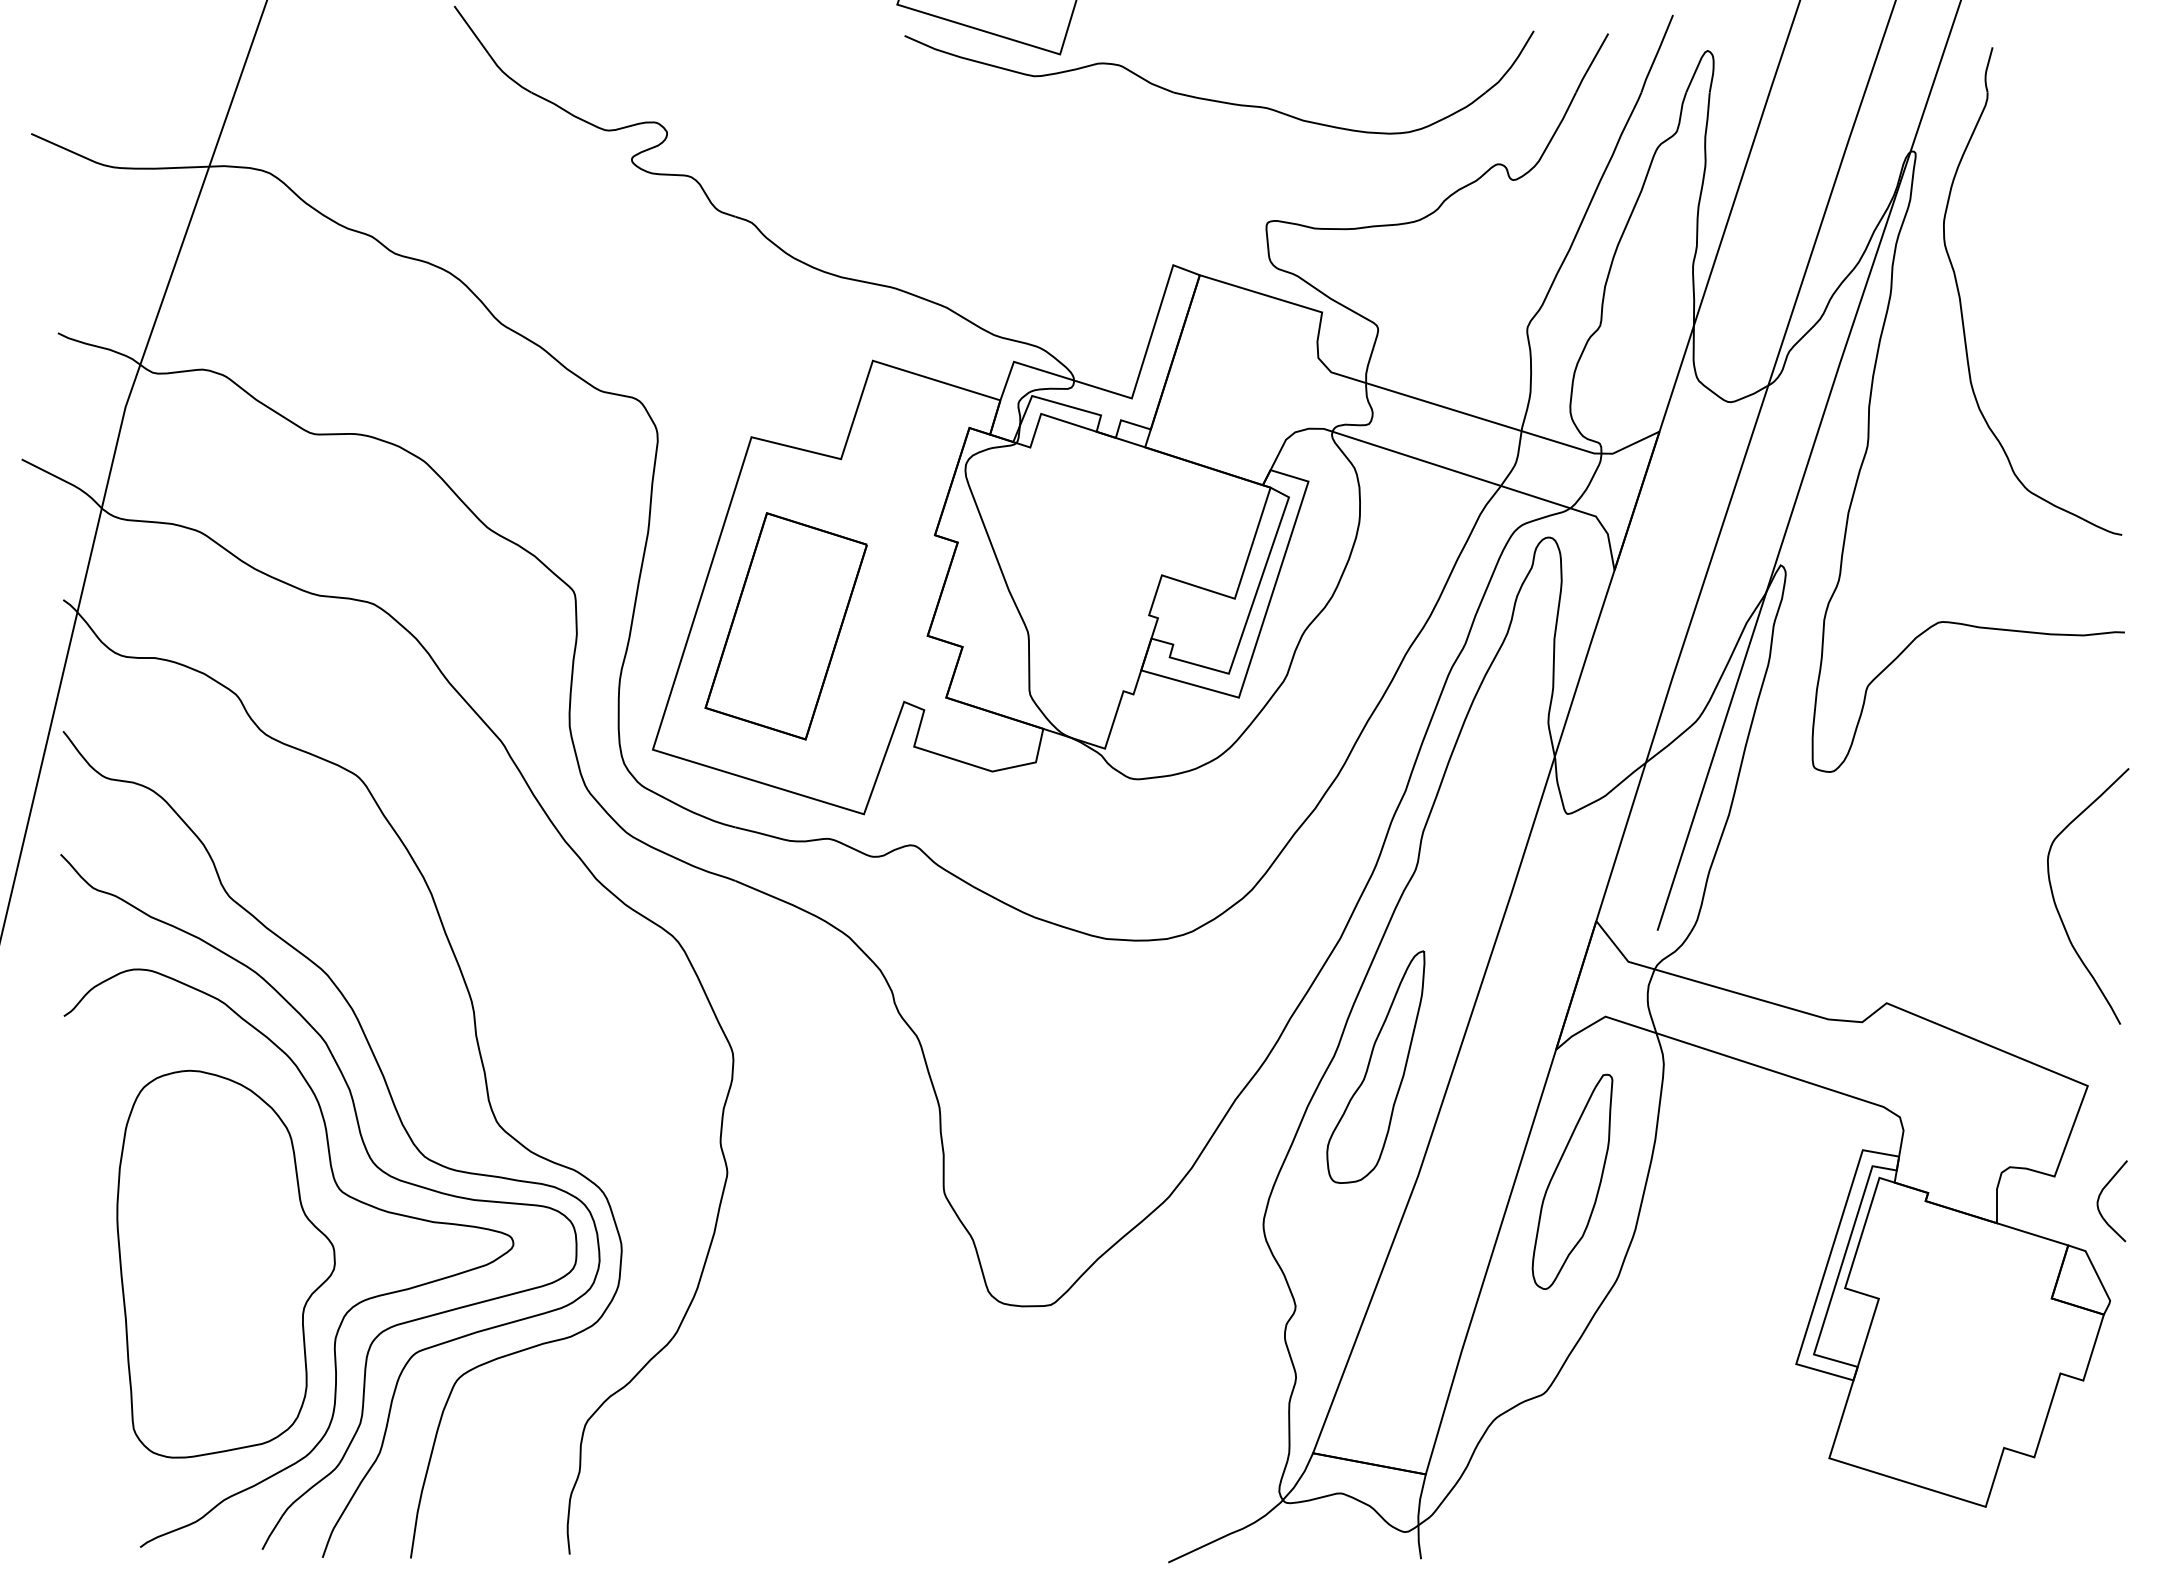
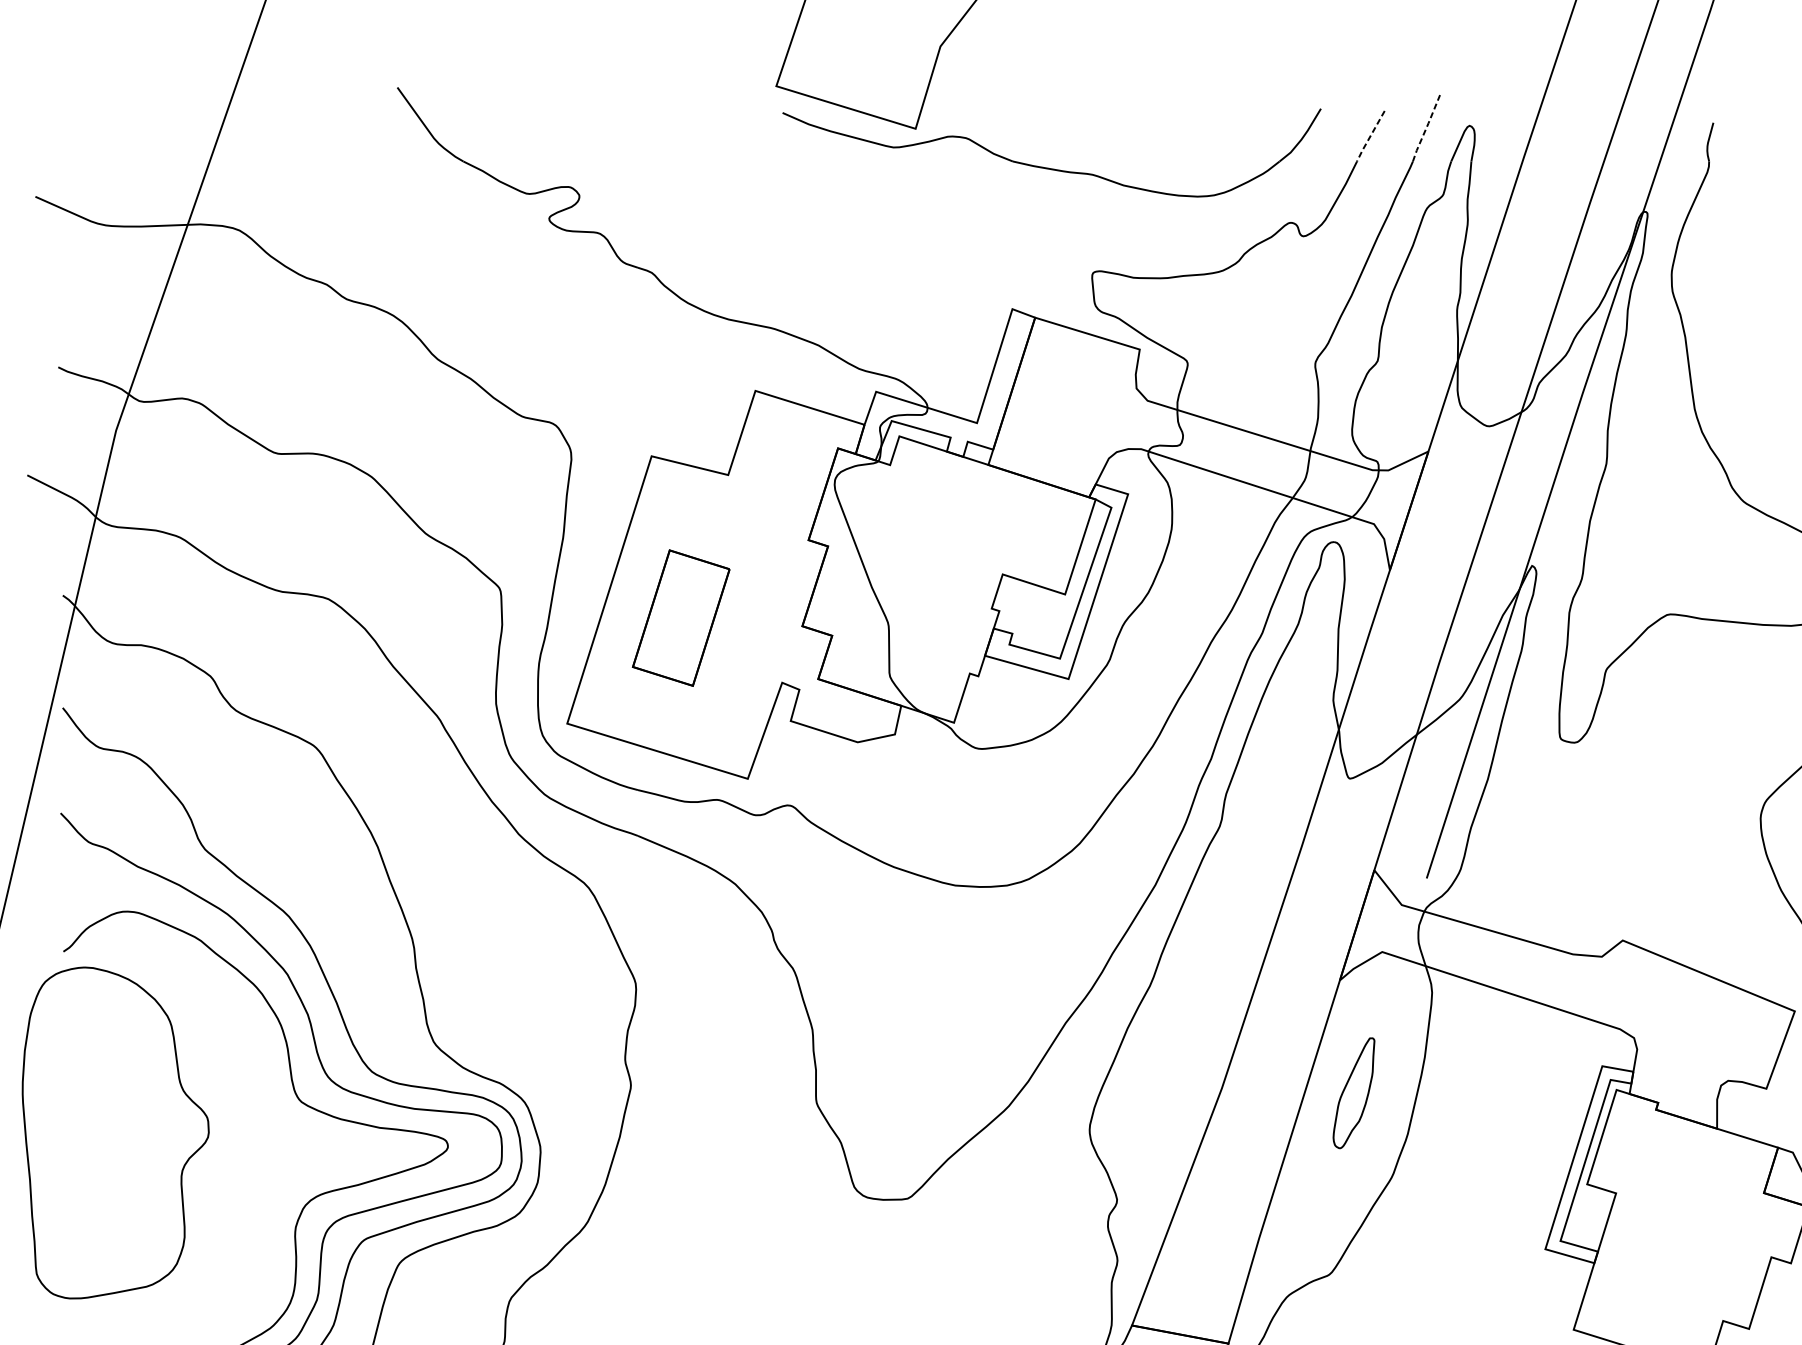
line: (1656, 54) -> (1425, 128), solid -> dashed
line: (1591, 63) -> (1370, 136), solid -> dashed
part: (785, 626) -> (680, 618), size x0.7
part: (1375, 1066) -> (1185, 994), removed
part: (1572, 1181) -> (1353, 1093), size x0.6
part: (225, 1263) -> (115, 1132), moved

